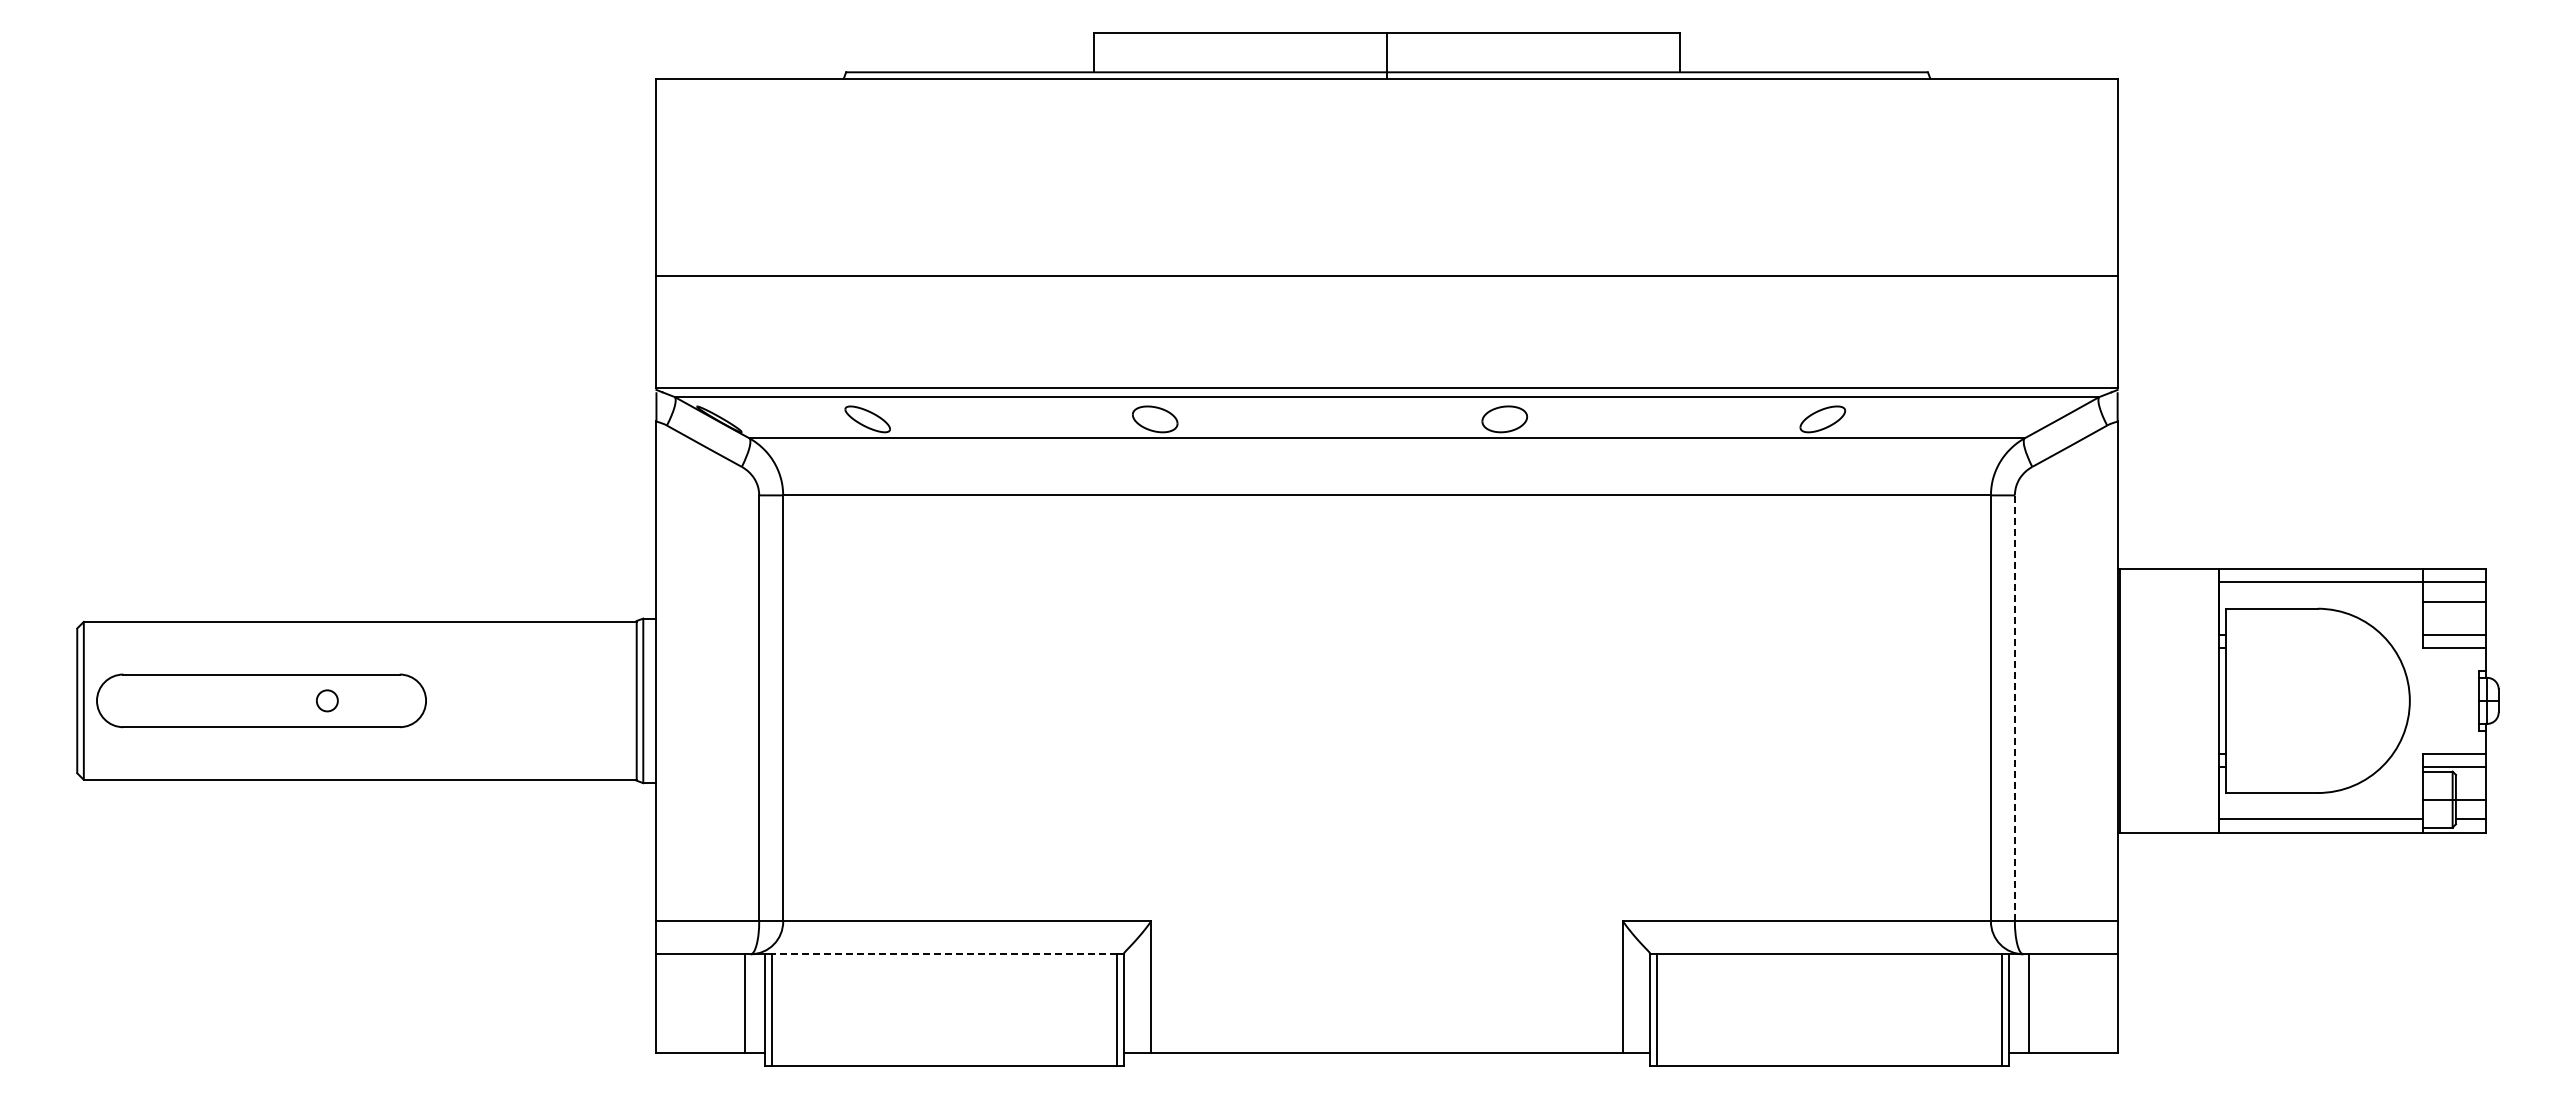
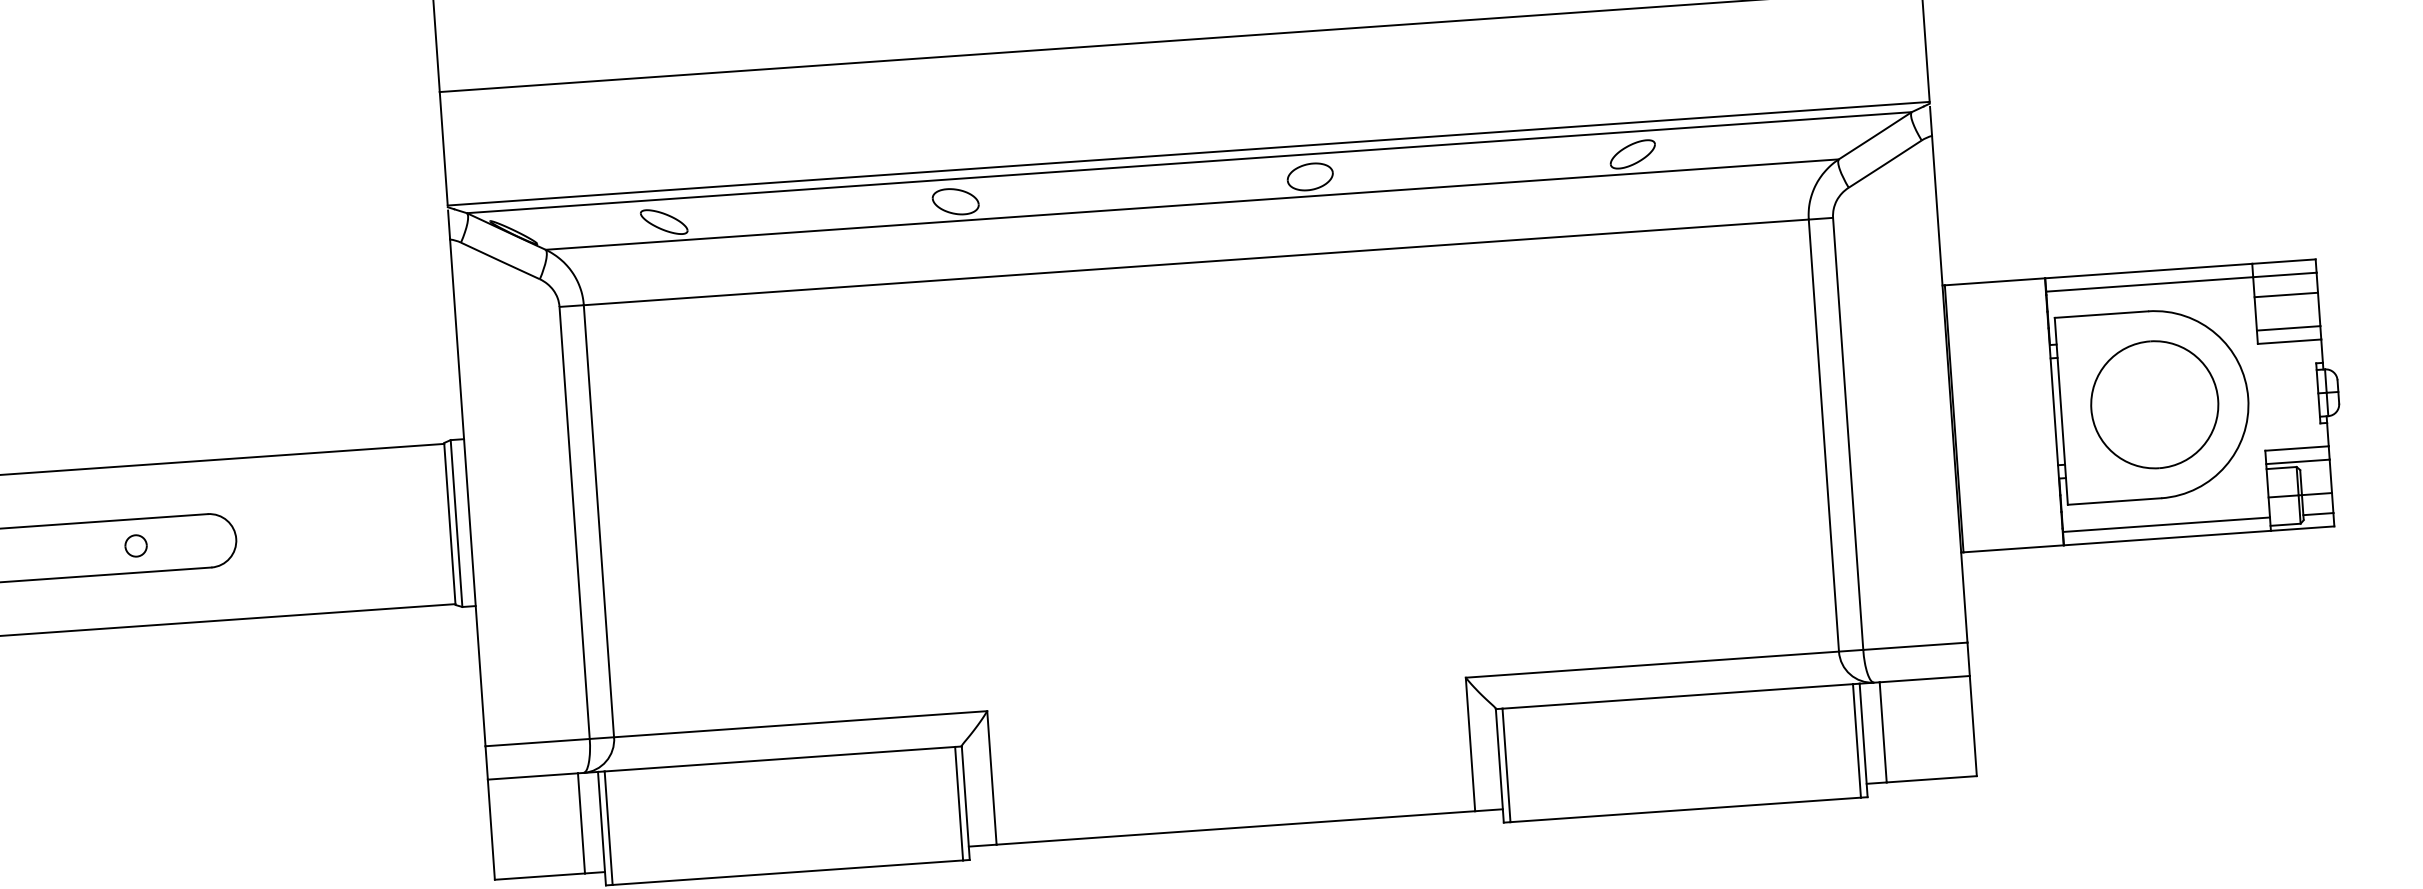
part: (2317, 700) -> (2154, 404), added
line: (2014, 708) -> (1847, 434), dashed -> solid
line: (944, 954) -> (780, 759), dashed -> solid

